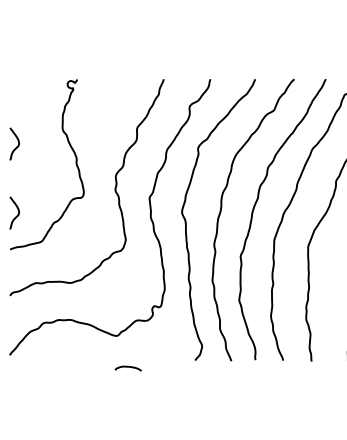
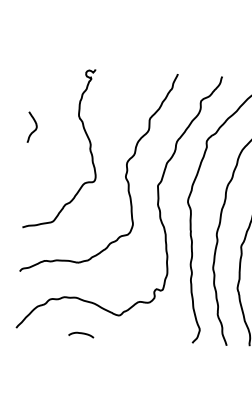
curve: (17, 210) -> (31, 190), removed
curve: (127, 367) -> (80, 333), moved

